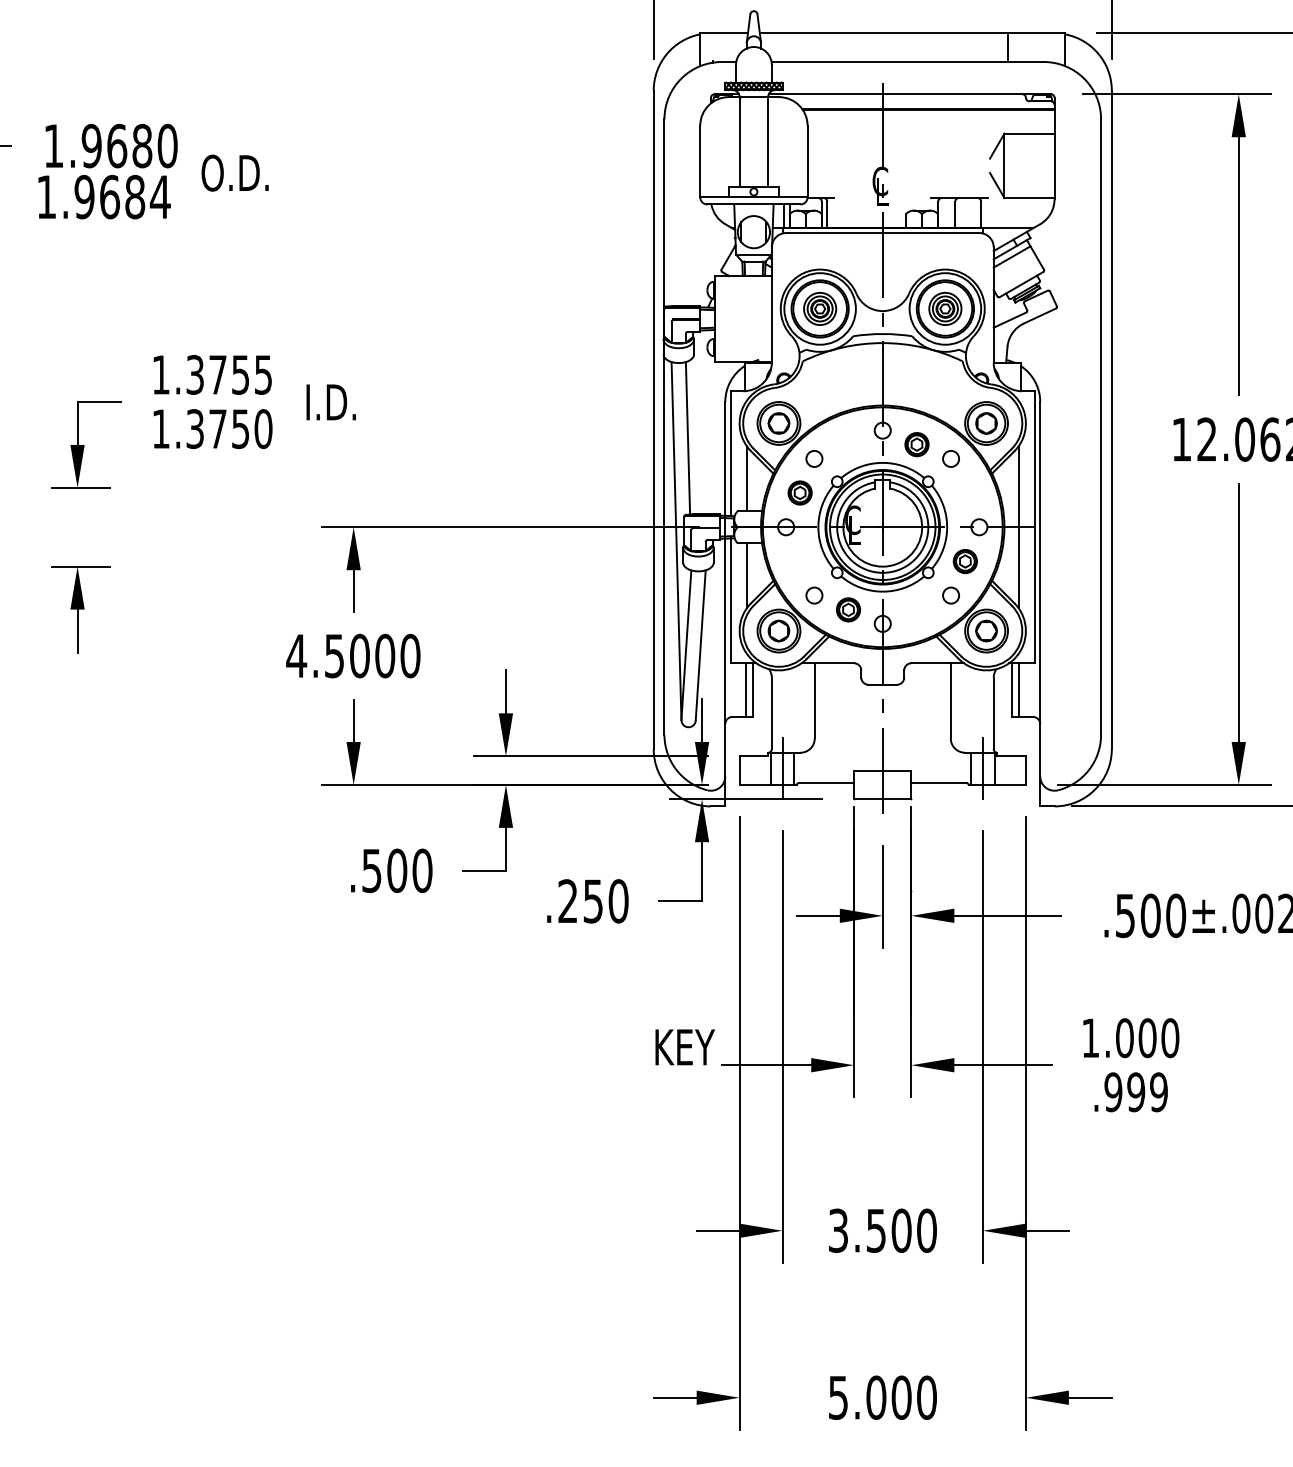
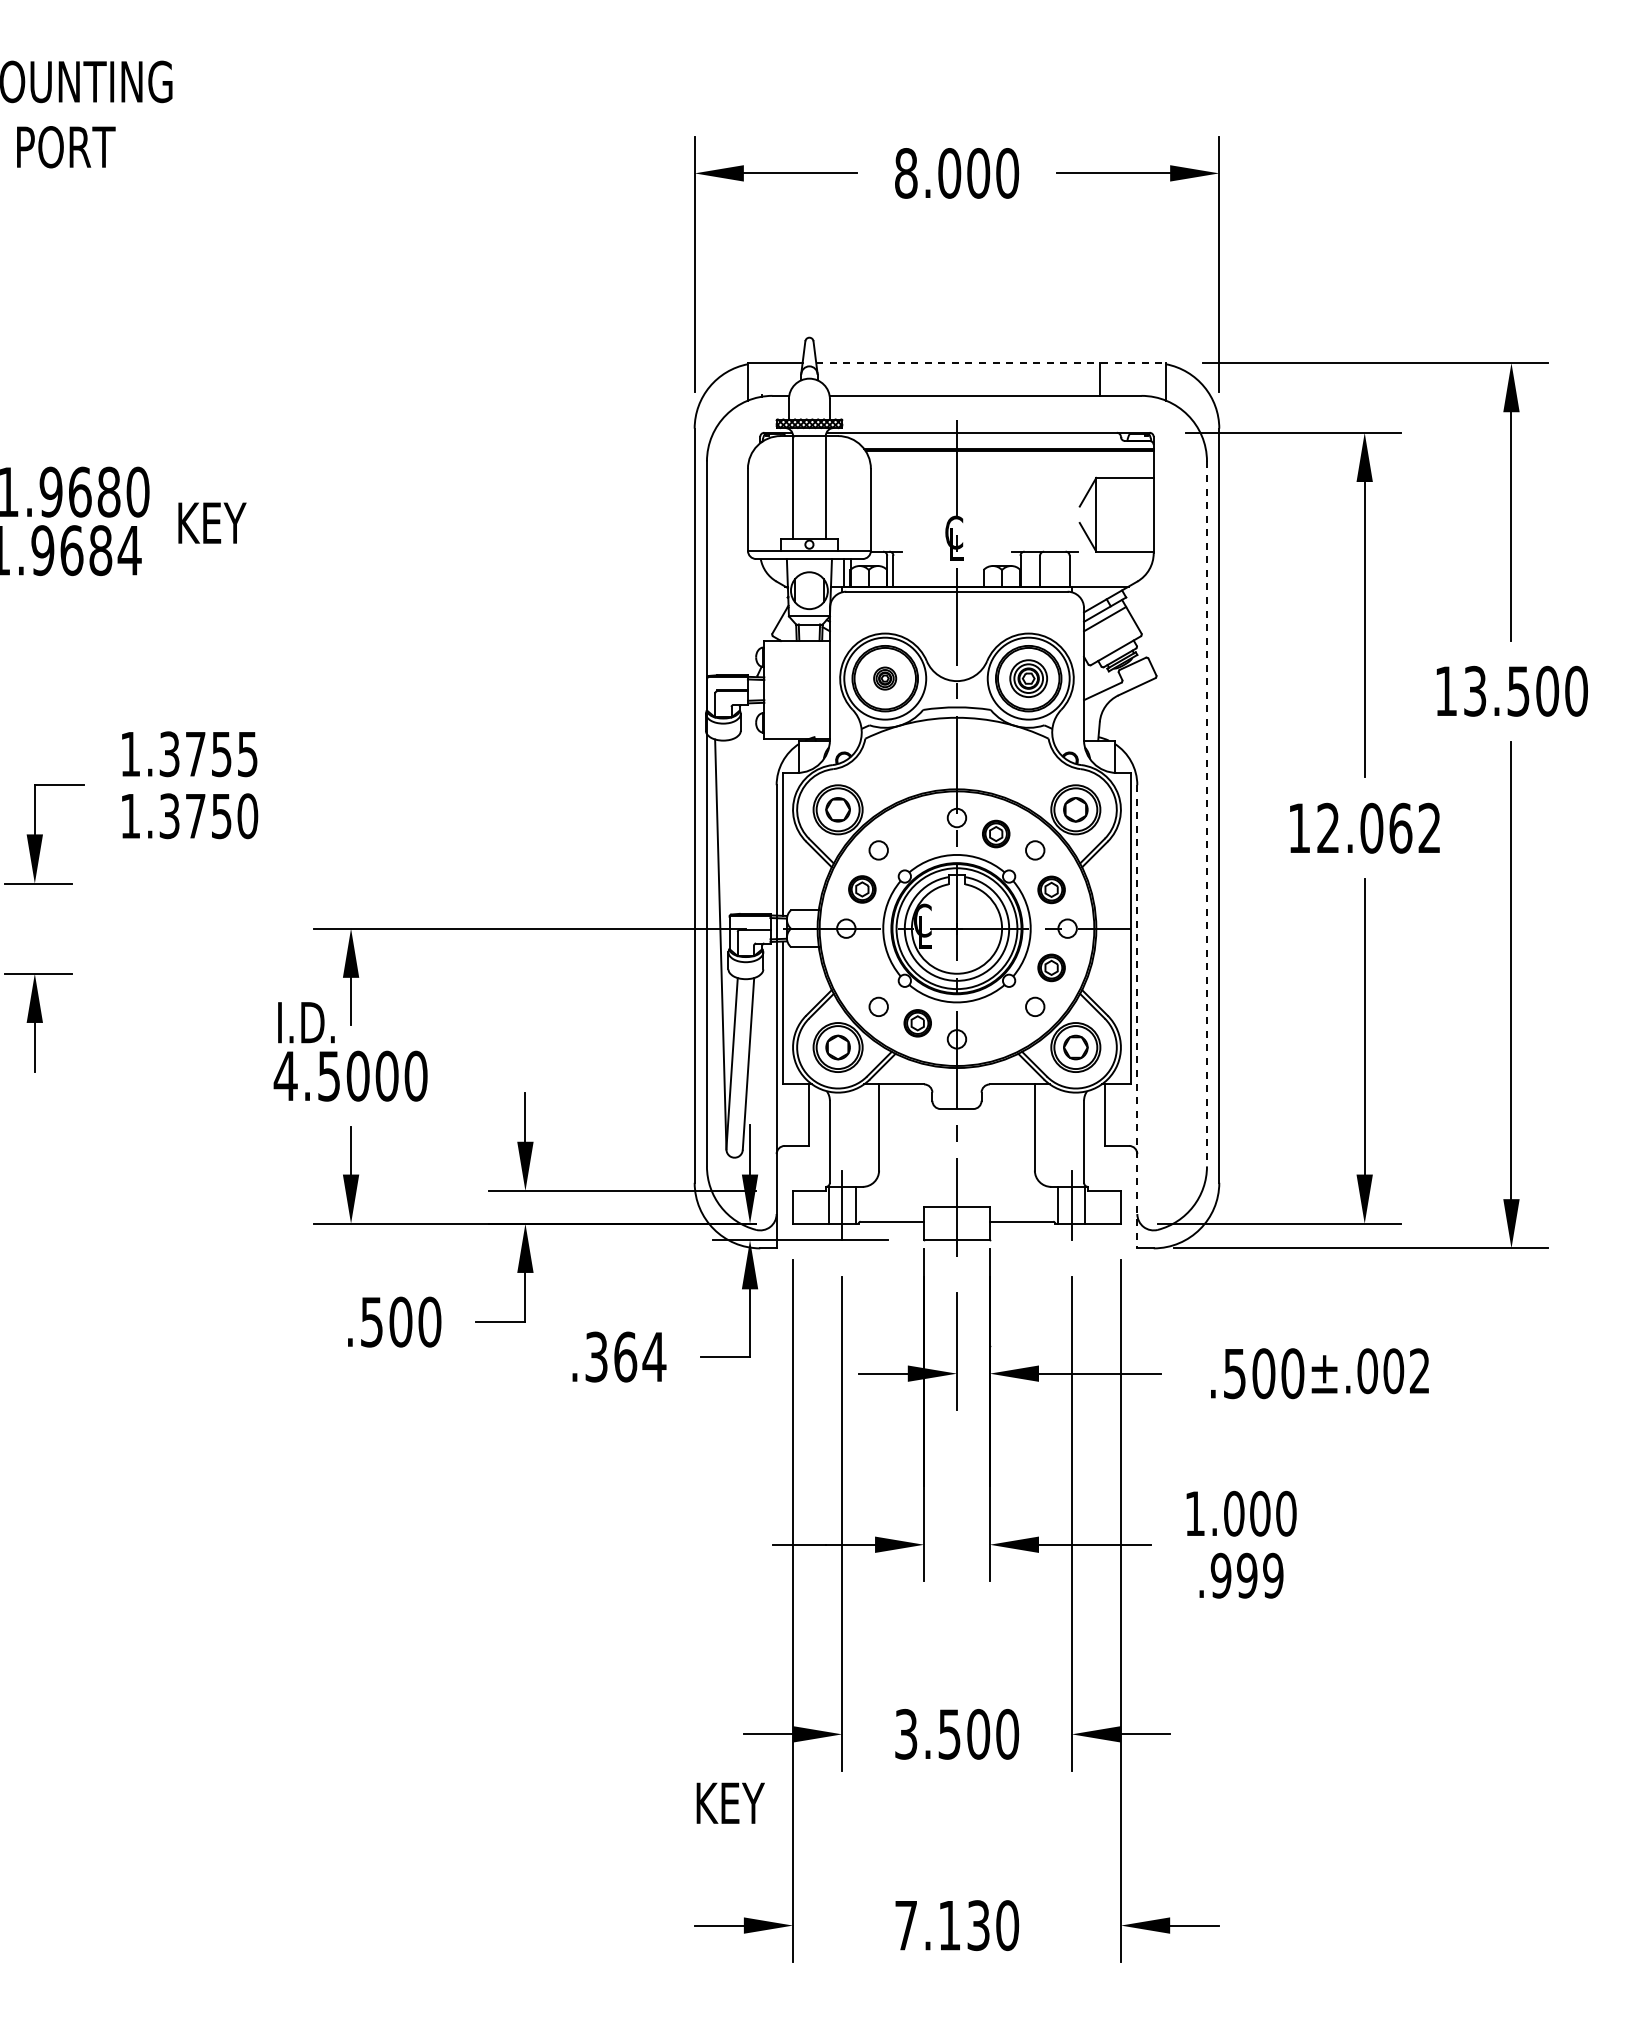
line: (912, 33) -> (991, 363), solid -> dashed
text: (234, 173) -> (214, 523), O.D. -> KEY
part: (819, 308) -> (884, 678), size x0.6
text: (331, 402) -> (306, 1022), moved
line: (1101, 427) -> (1207, 814), solid -> dashed
line: (687, 438) -> (733, 826), removed
line: (746, 478) -> (801, 872), removed
part: (965, 493) -> (1051, 889), added
line: (1018, 527) -> (1112, 928), removed
line: (746, 576) -> (801, 984), removed
line: (1040, 603) -> (1137, 1016), solid -> dashed
line: (746, 689) -> (800, 1114), removed
line: (1019, 689) -> (1113, 1114), removed
text: (593, 900) -> (625, 1356), .250 -> .364
text: (684, 1046) -> (730, 1802), moved
text: (870, 1397) -> (942, 1925), 5.000 -> 7.130

